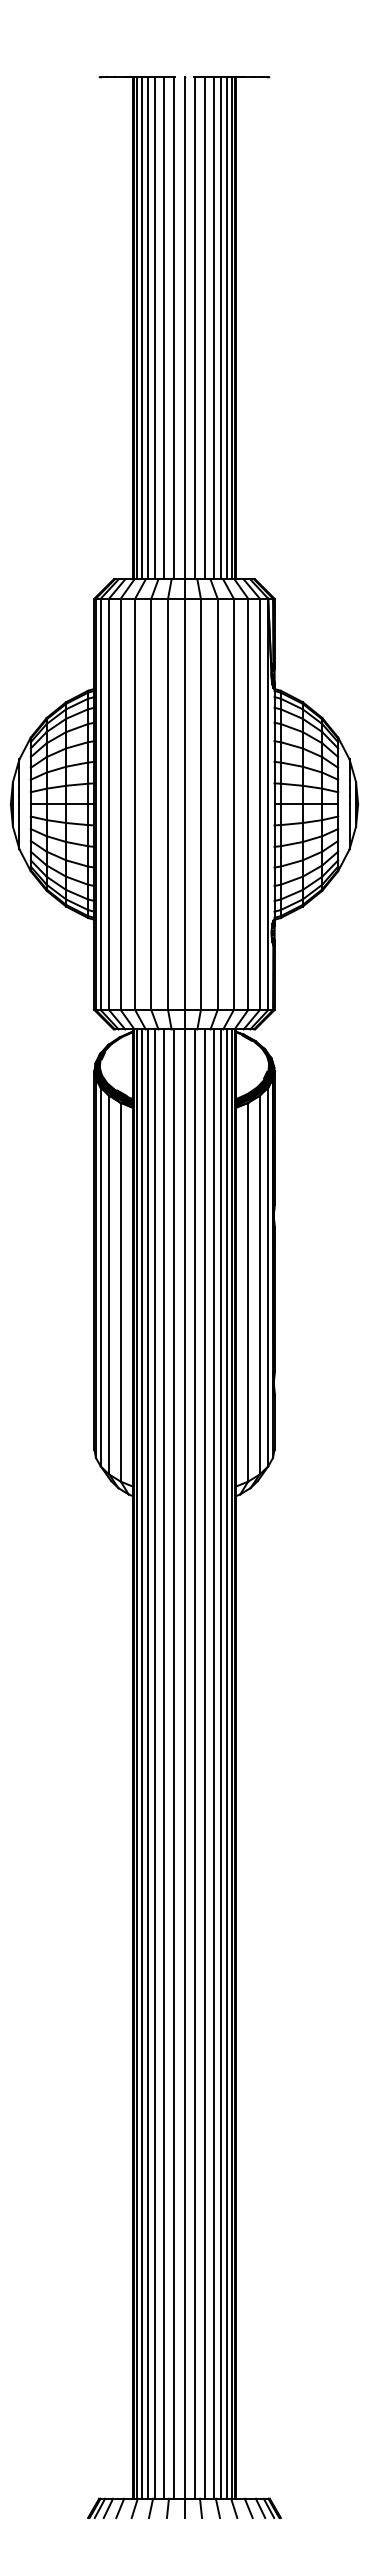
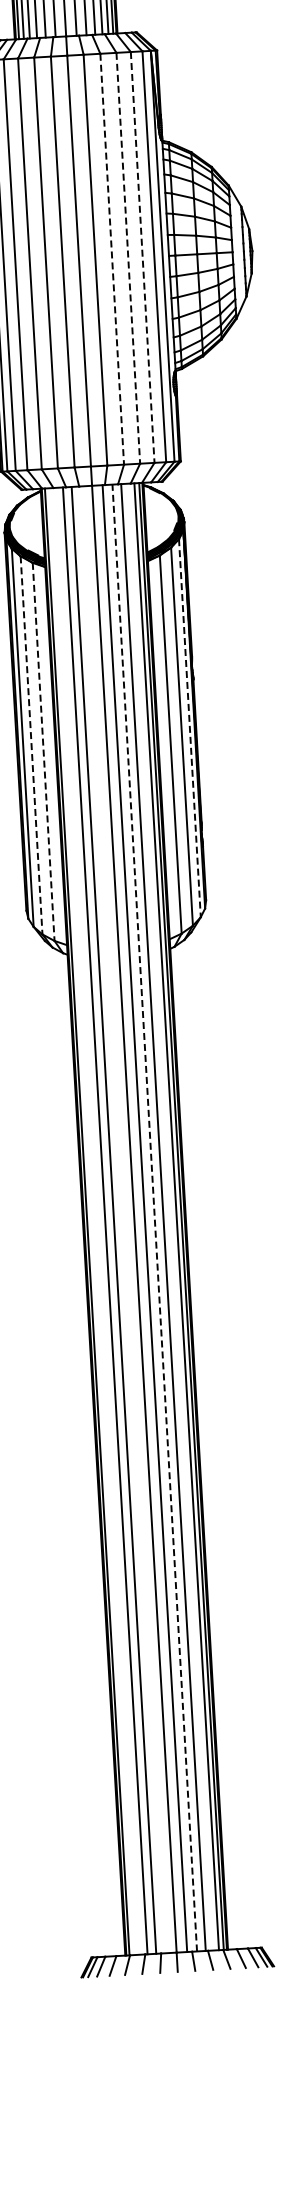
line: (217, 804) -> (112, 259), solid -> dashed
line: (233, 804) -> (128, 258), solid -> dashed
line: (248, 804) -> (143, 257), solid -> dashed
line: (268, 1277) -> (190, 728), solid -> dashed
line: (109, 1285) -> (31, 745), solid -> dashed
line: (120, 1292) -> (43, 752), solid -> dashed
line: (142, 1763) -> (92, 1221), removed
line: (148, 1763) -> (98, 1220), removed
line: (173, 1763) -> (123, 1219), removed
line: (220, 1763) -> (170, 1216), removed
line: (204, 1764) -> (154, 1218), solid -> dashed

